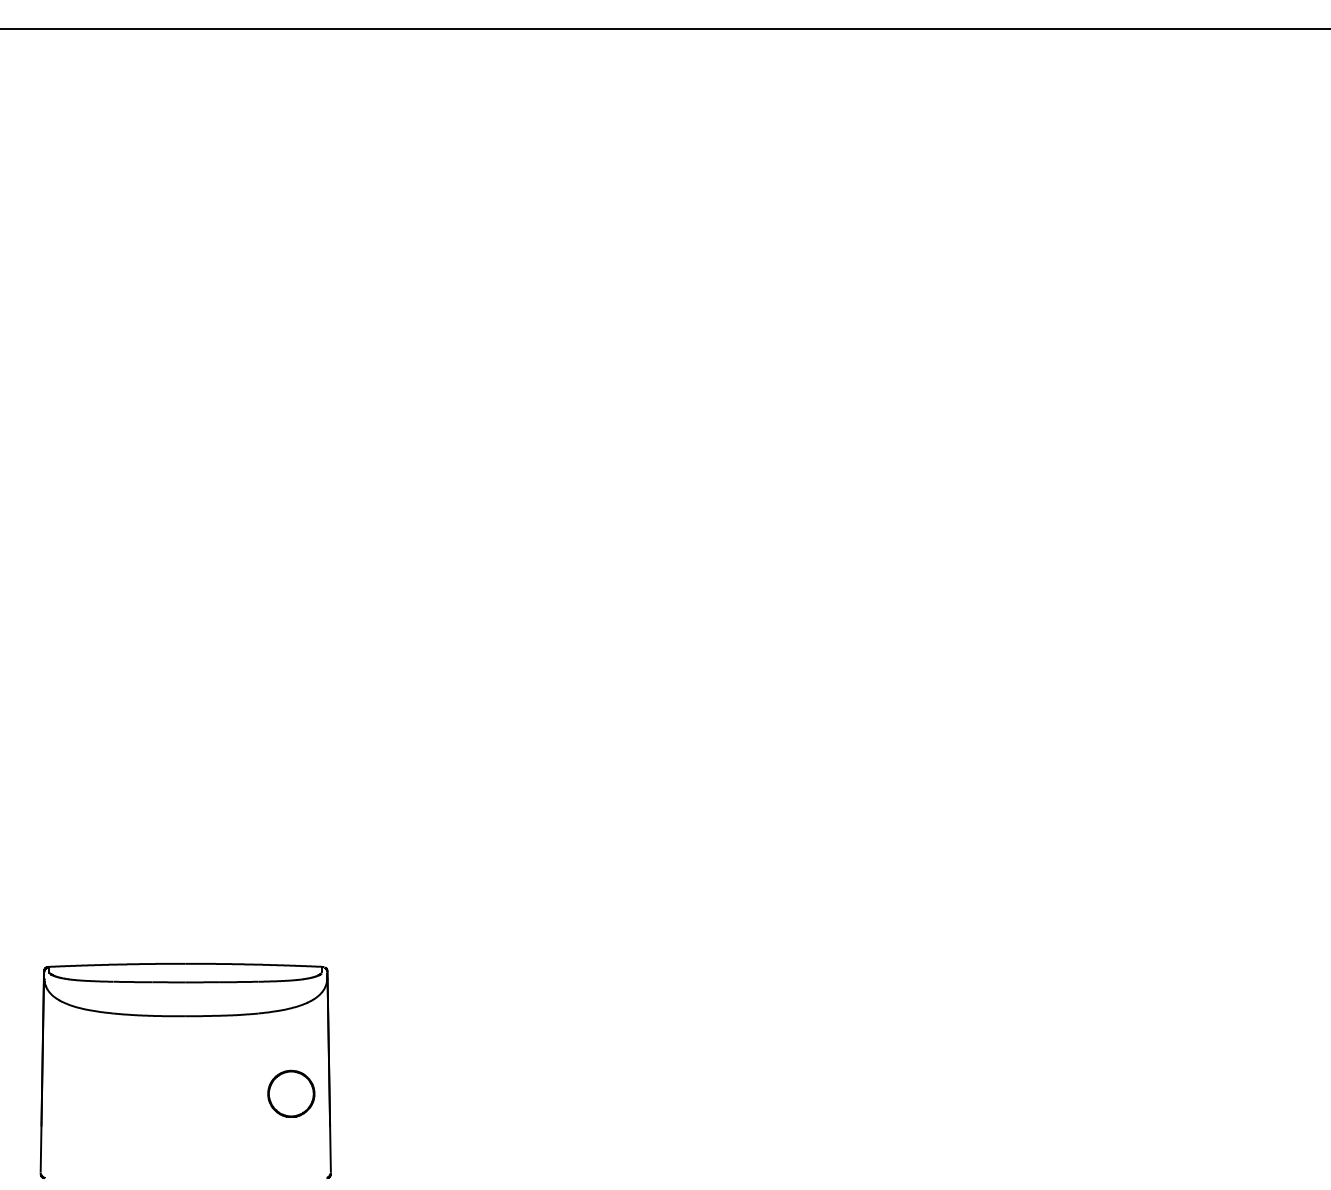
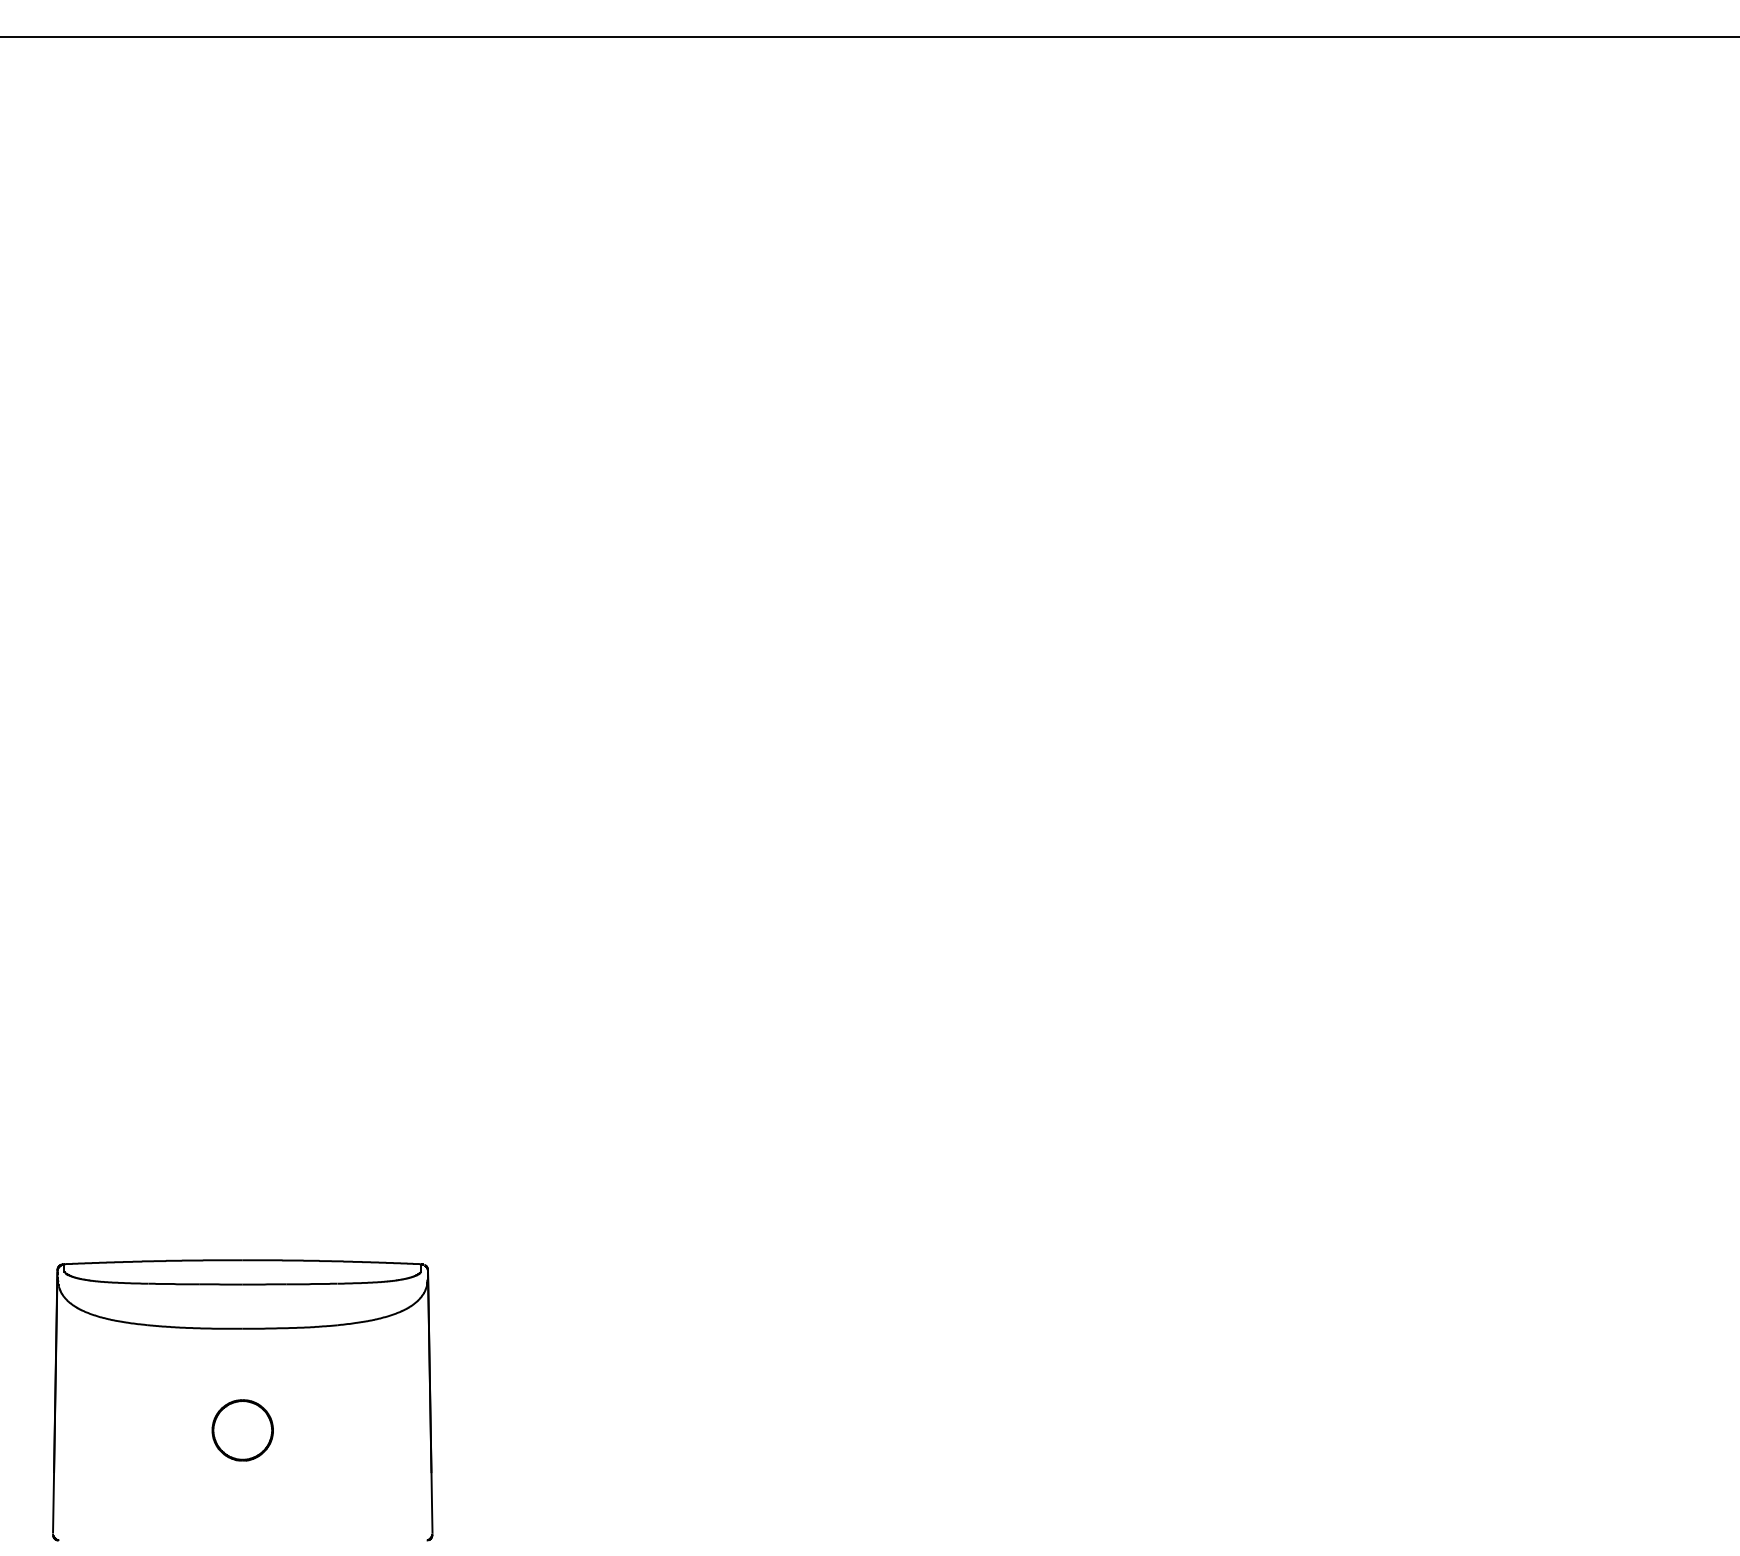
part: (291, 1094) -> (242, 1430), moved

